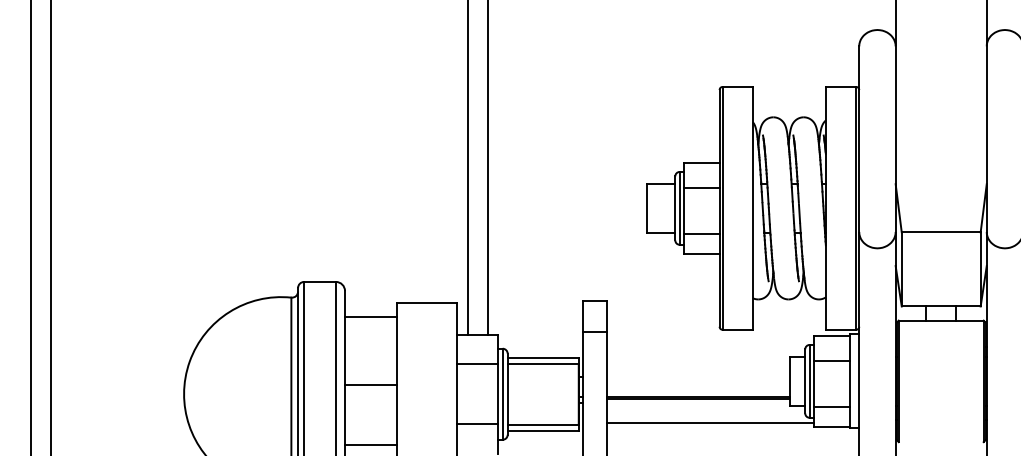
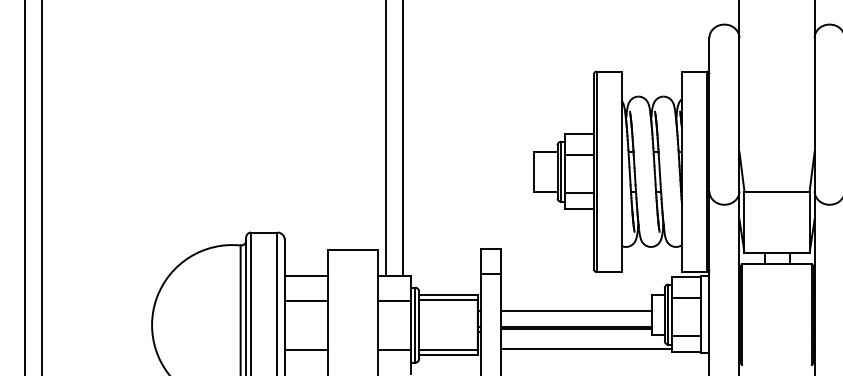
line: (369, 317) -> (305, 276), moved
line: (698, 376) -> (576, 310), added
line: (369, 384) -> (305, 300), moved
line: (369, 444) -> (305, 349), moved

